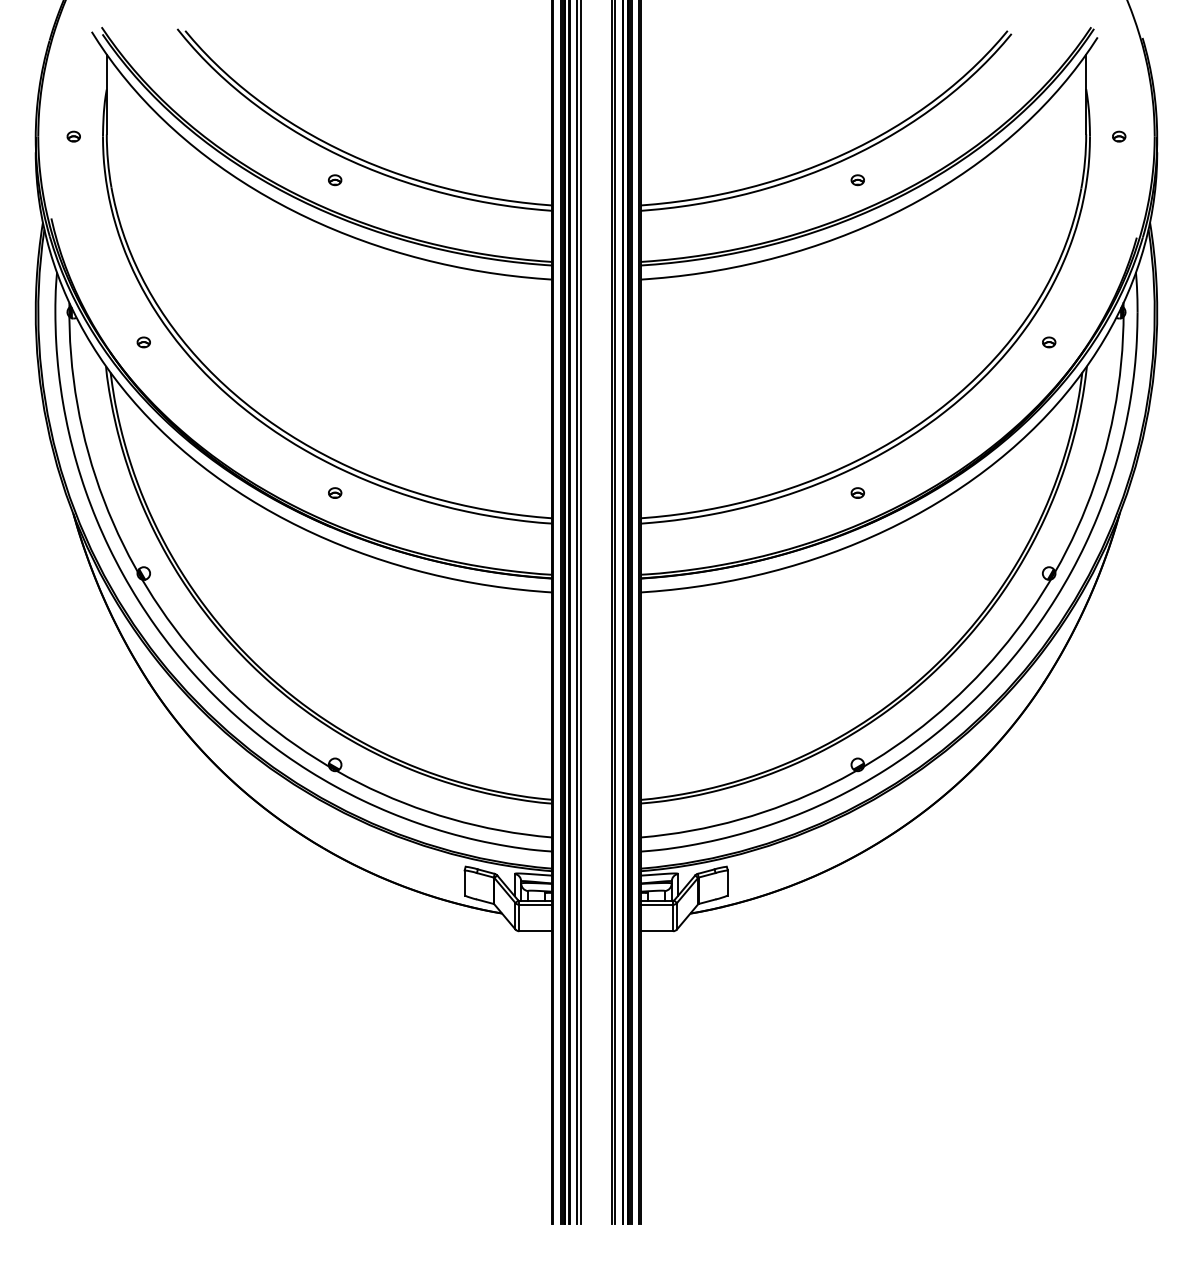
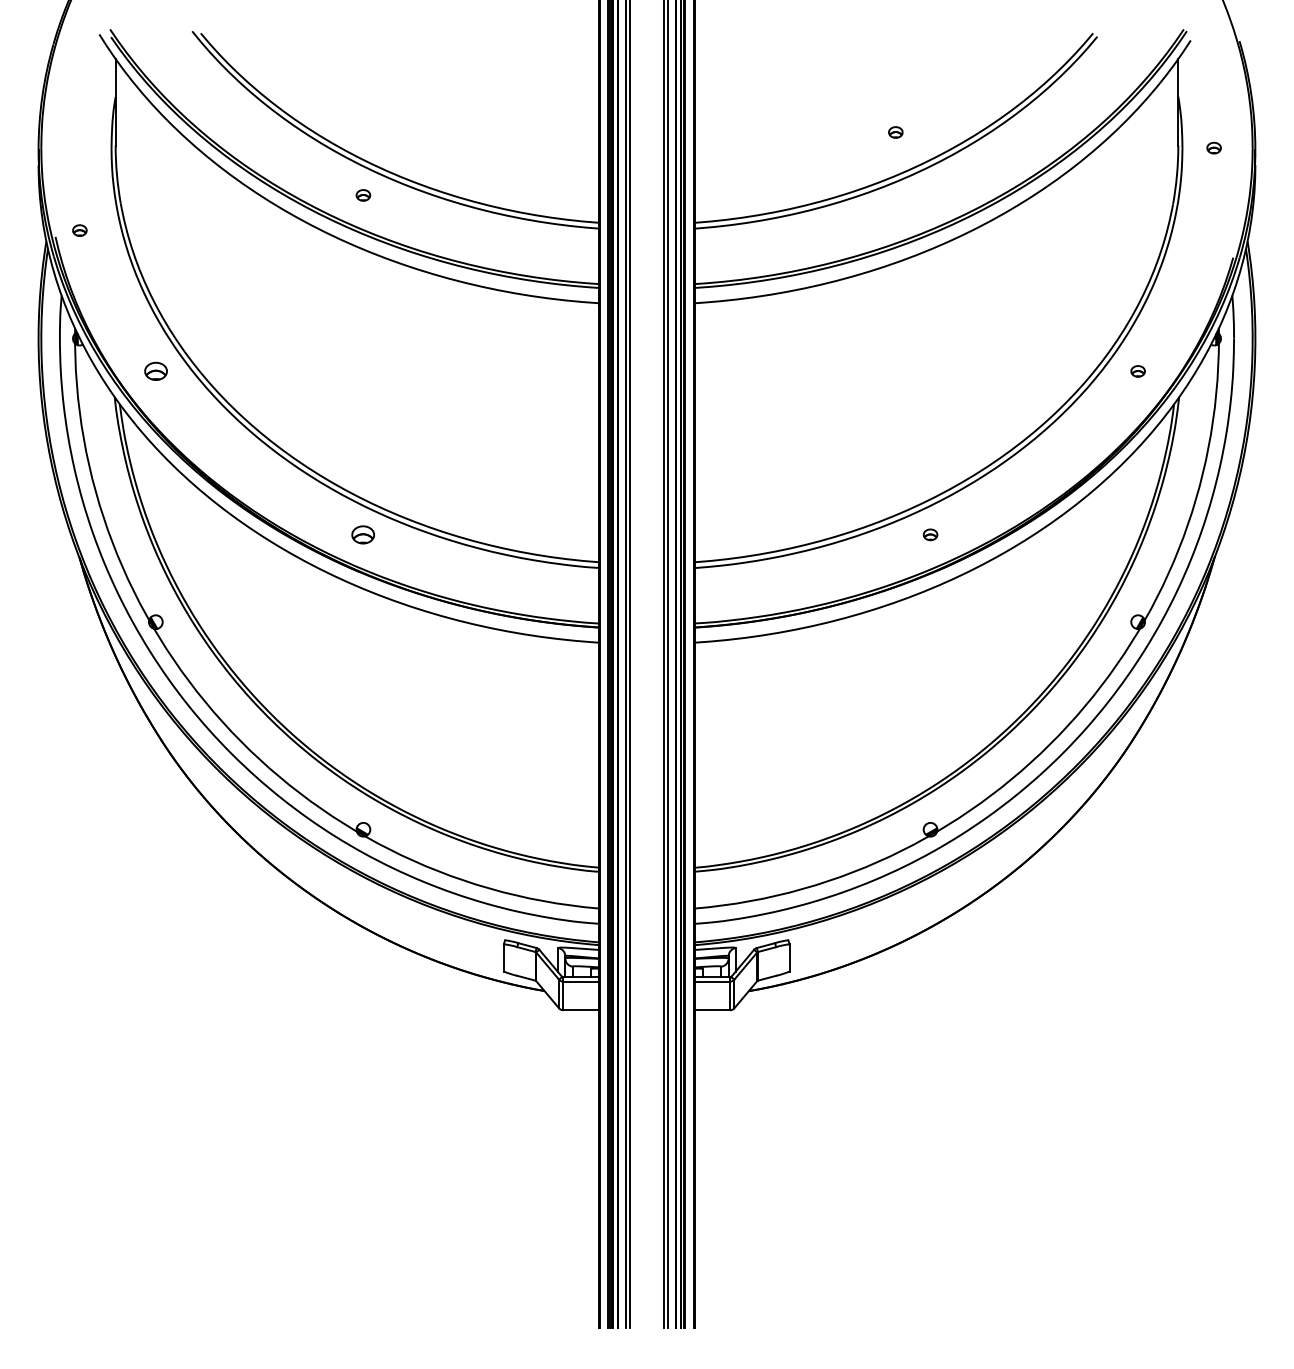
part: (73, 136) -> (79, 230), moved
part: (857, 180) -> (895, 132), moved
part: (143, 342) -> (155, 371), size x1.6
part: (335, 492) -> (363, 534), size x1.6

